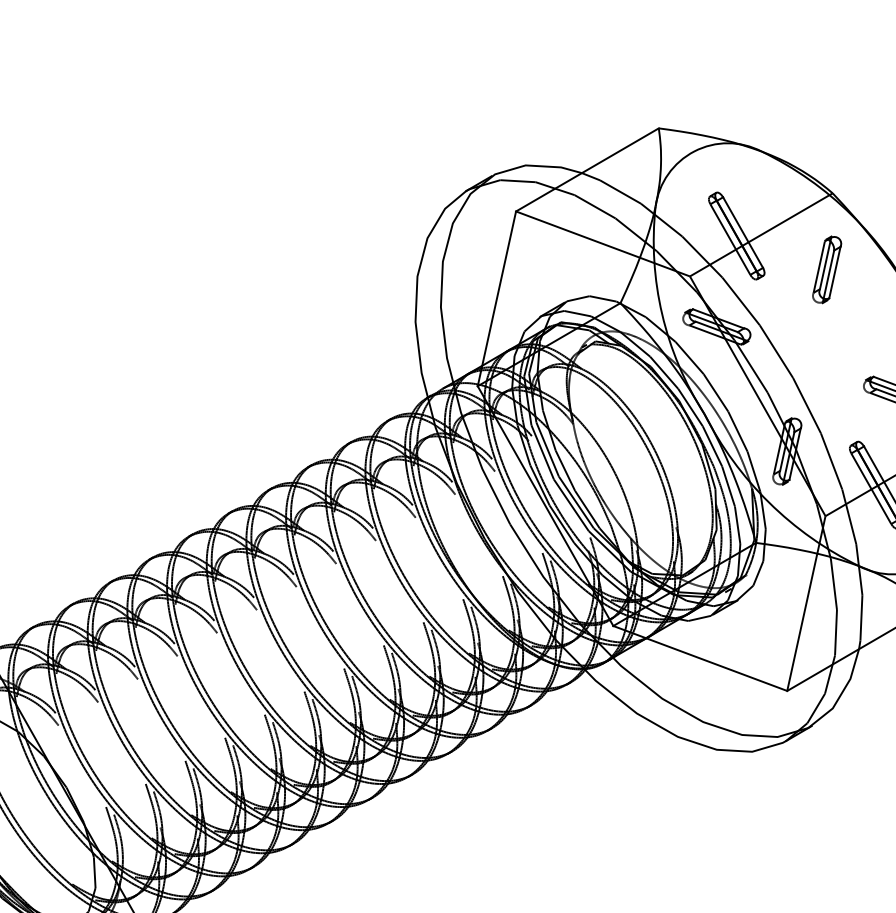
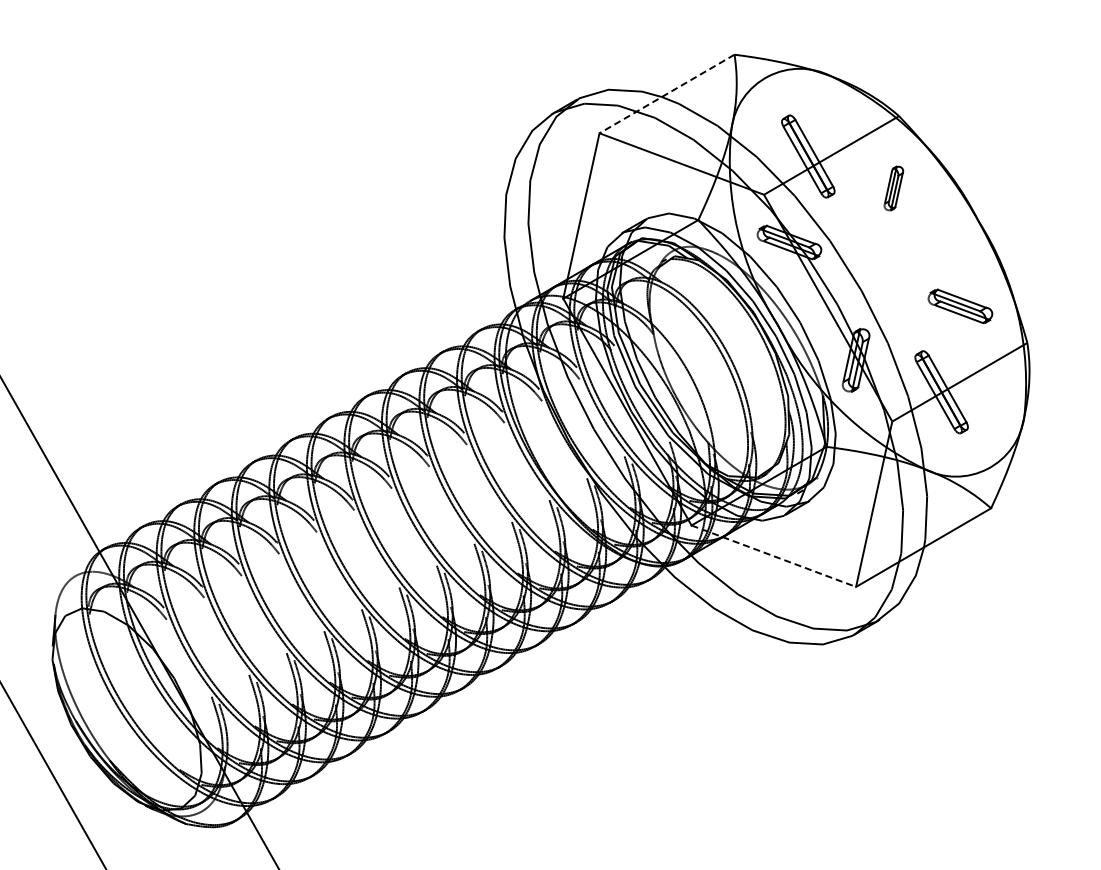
line: (586, 170) -> (666, 94), solid -> dashed
part: (826, 269) -> (893, 188), size x0.7
line: (699, 658) -> (773, 556), solid -> dashed

